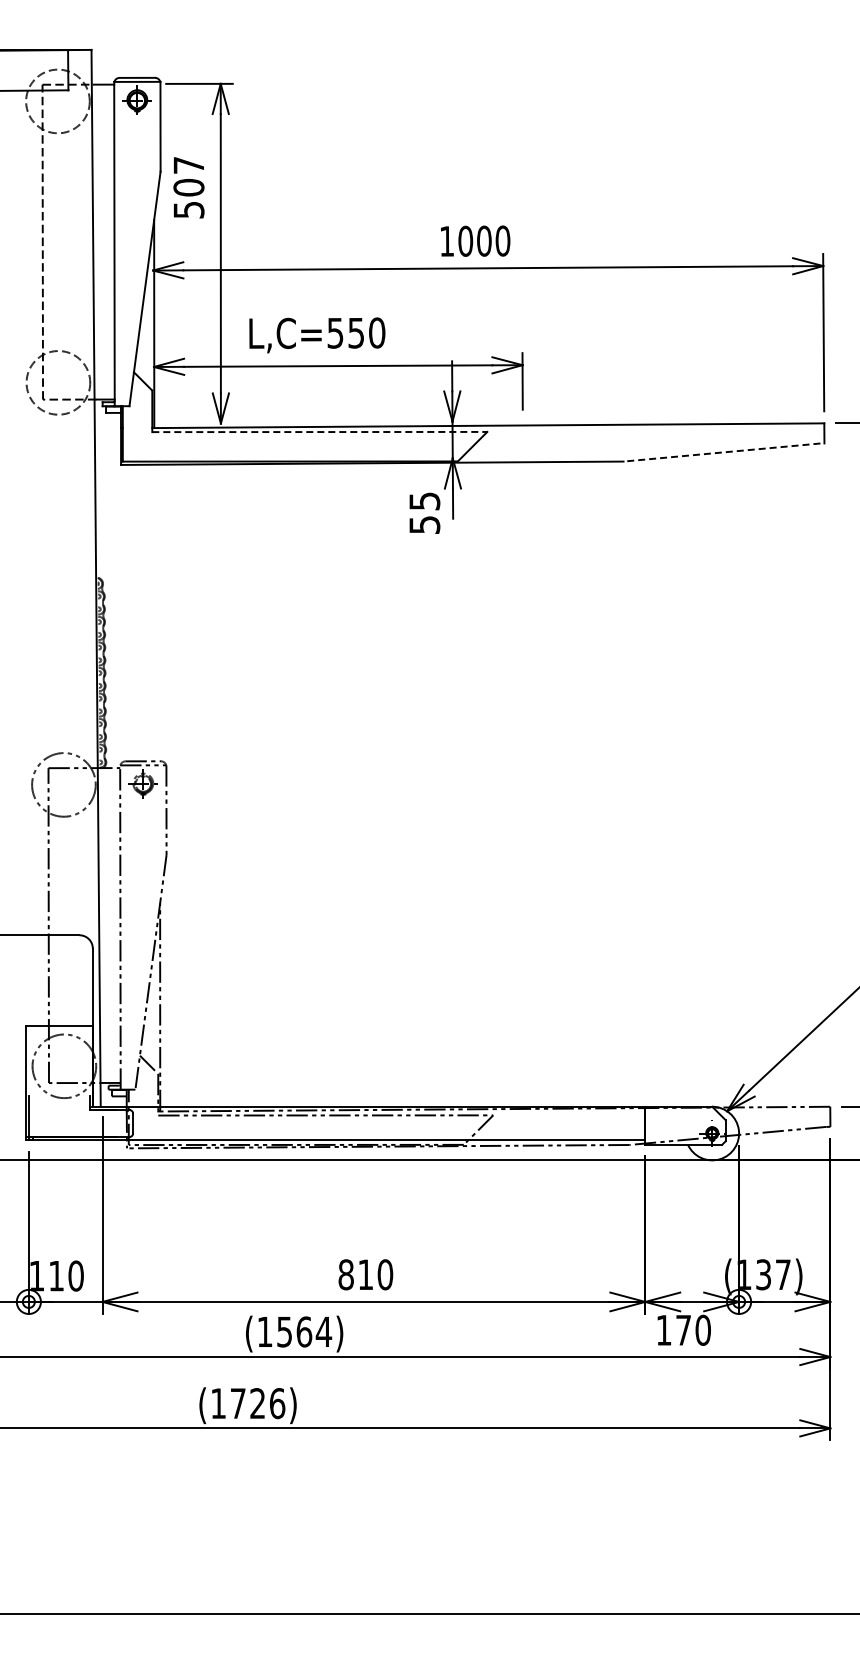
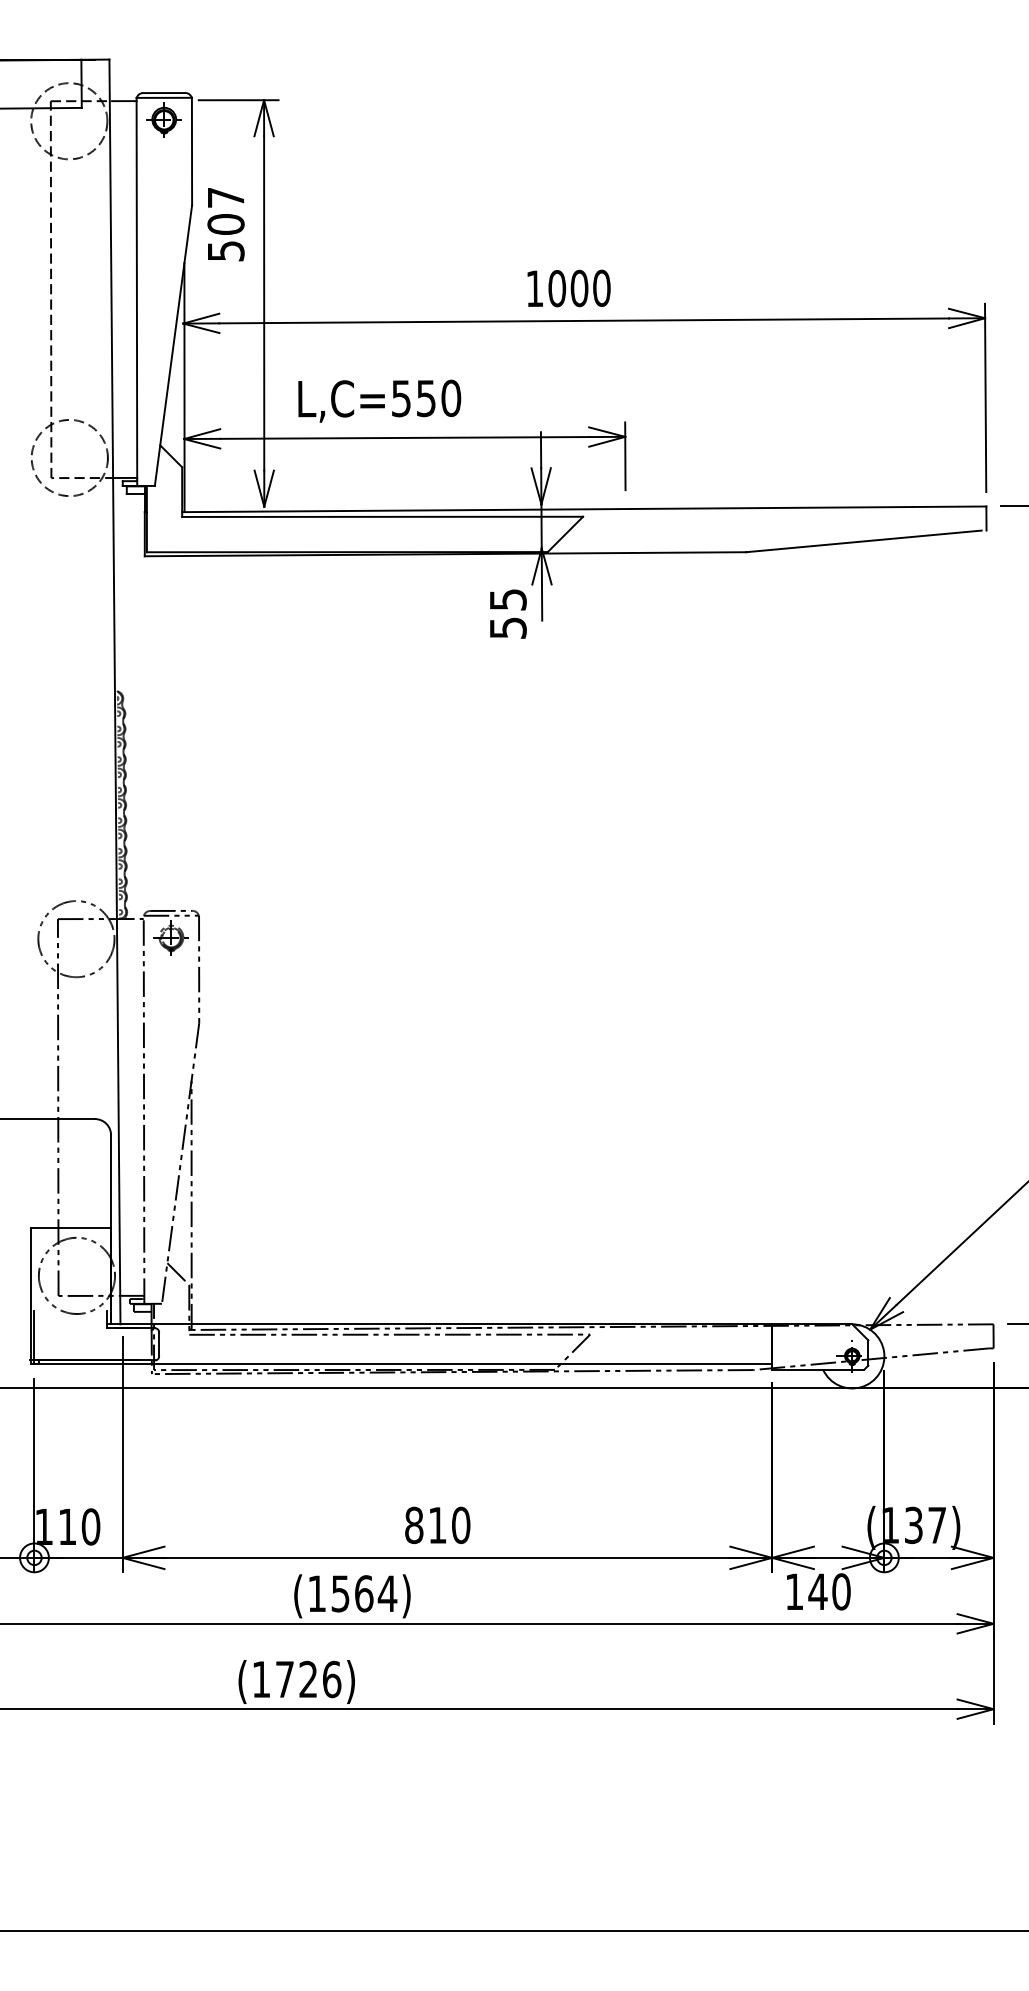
line: (319, 432) -> (382, 517), dashed -> solid
line: (721, 452) -> (863, 541), dashed -> solid
text: (683, 1330) -> (817, 1592), 170 -> 140

